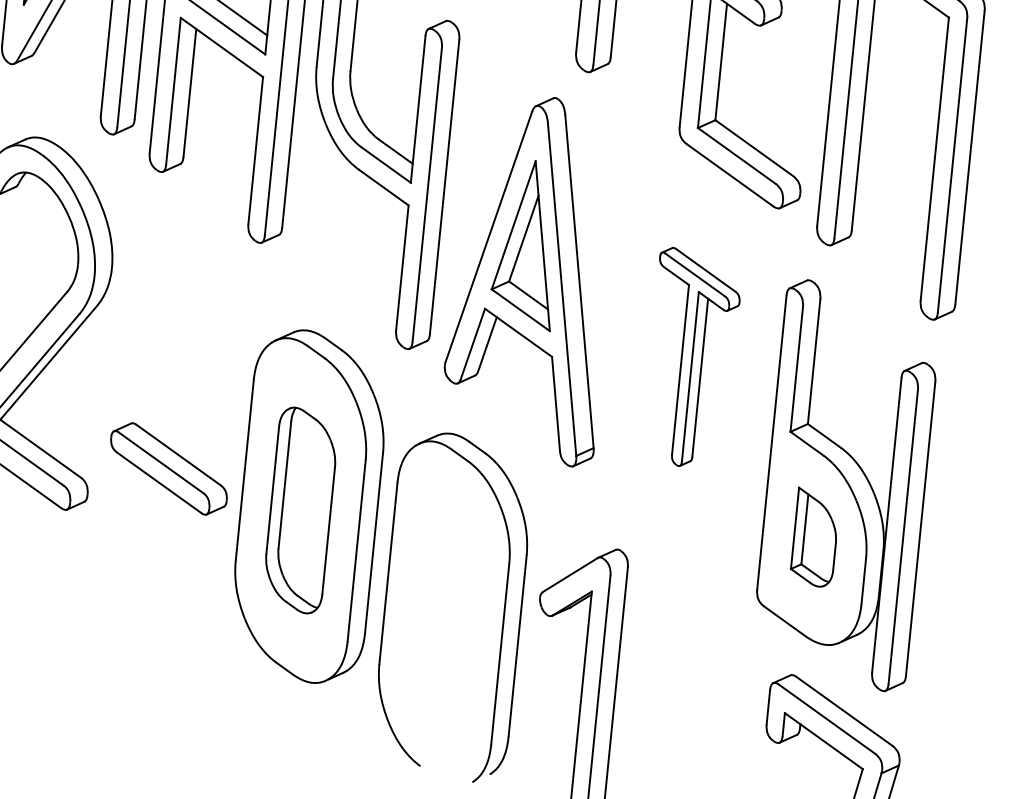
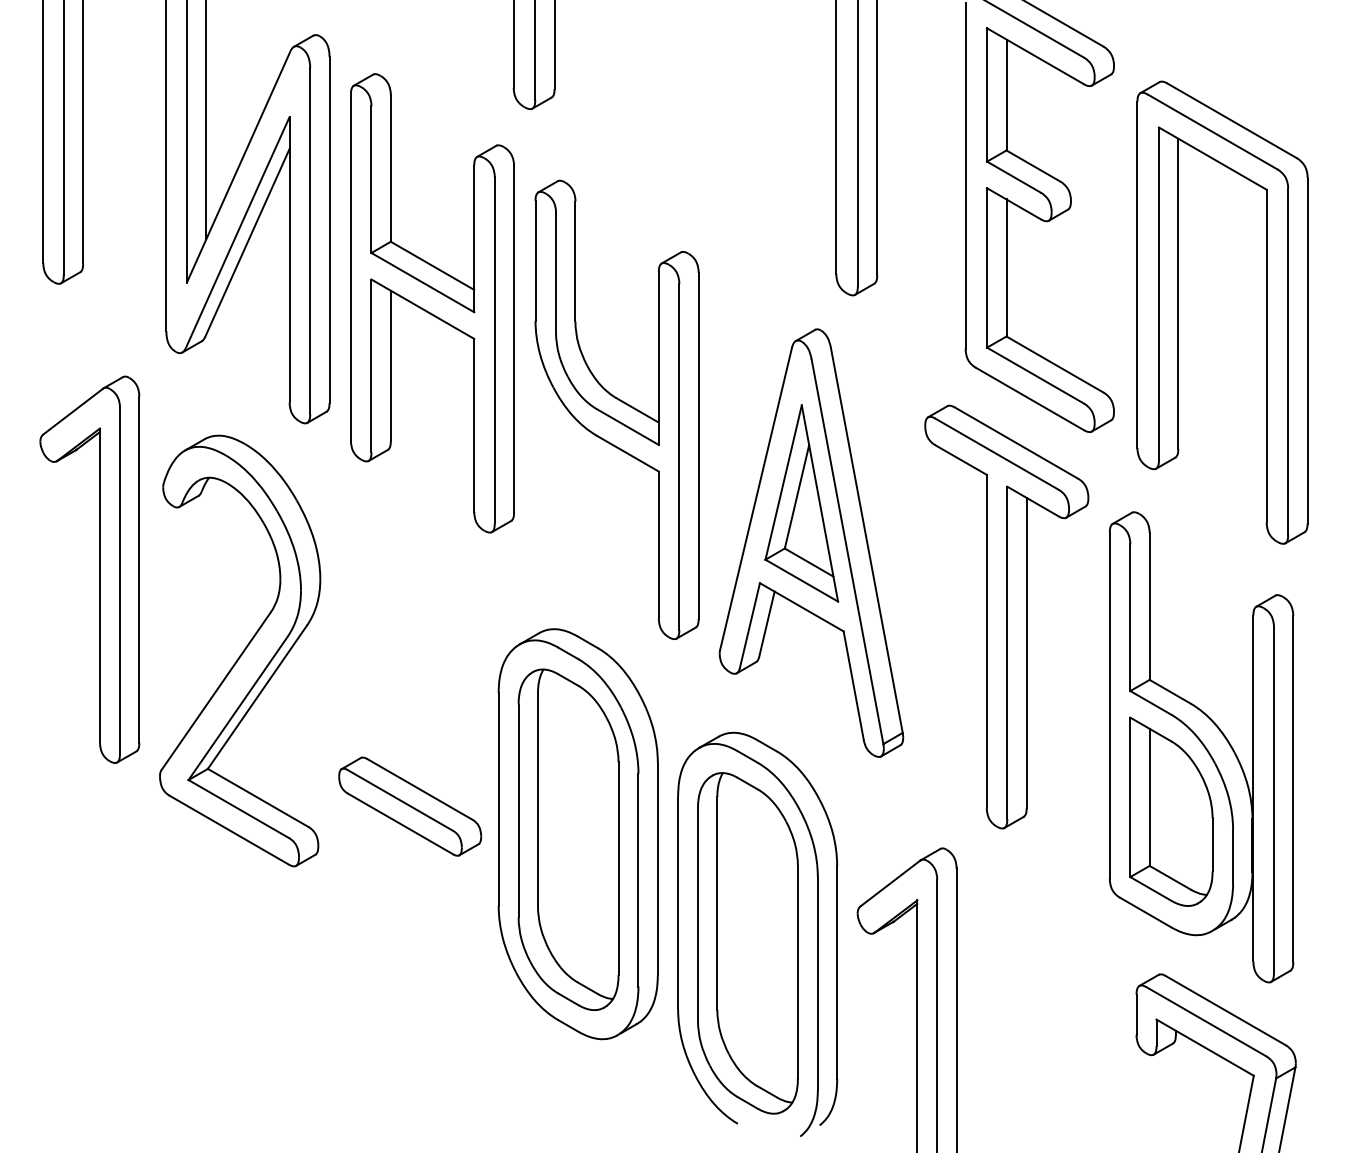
part: (691, 358) -> (1006, 616), size x1.67
part: (300, 510) -> (568, 839), size x1.43
part: (815, 537) -> (1171, 811), size x1.67
part: (443, 613) -> (747, 943), added

